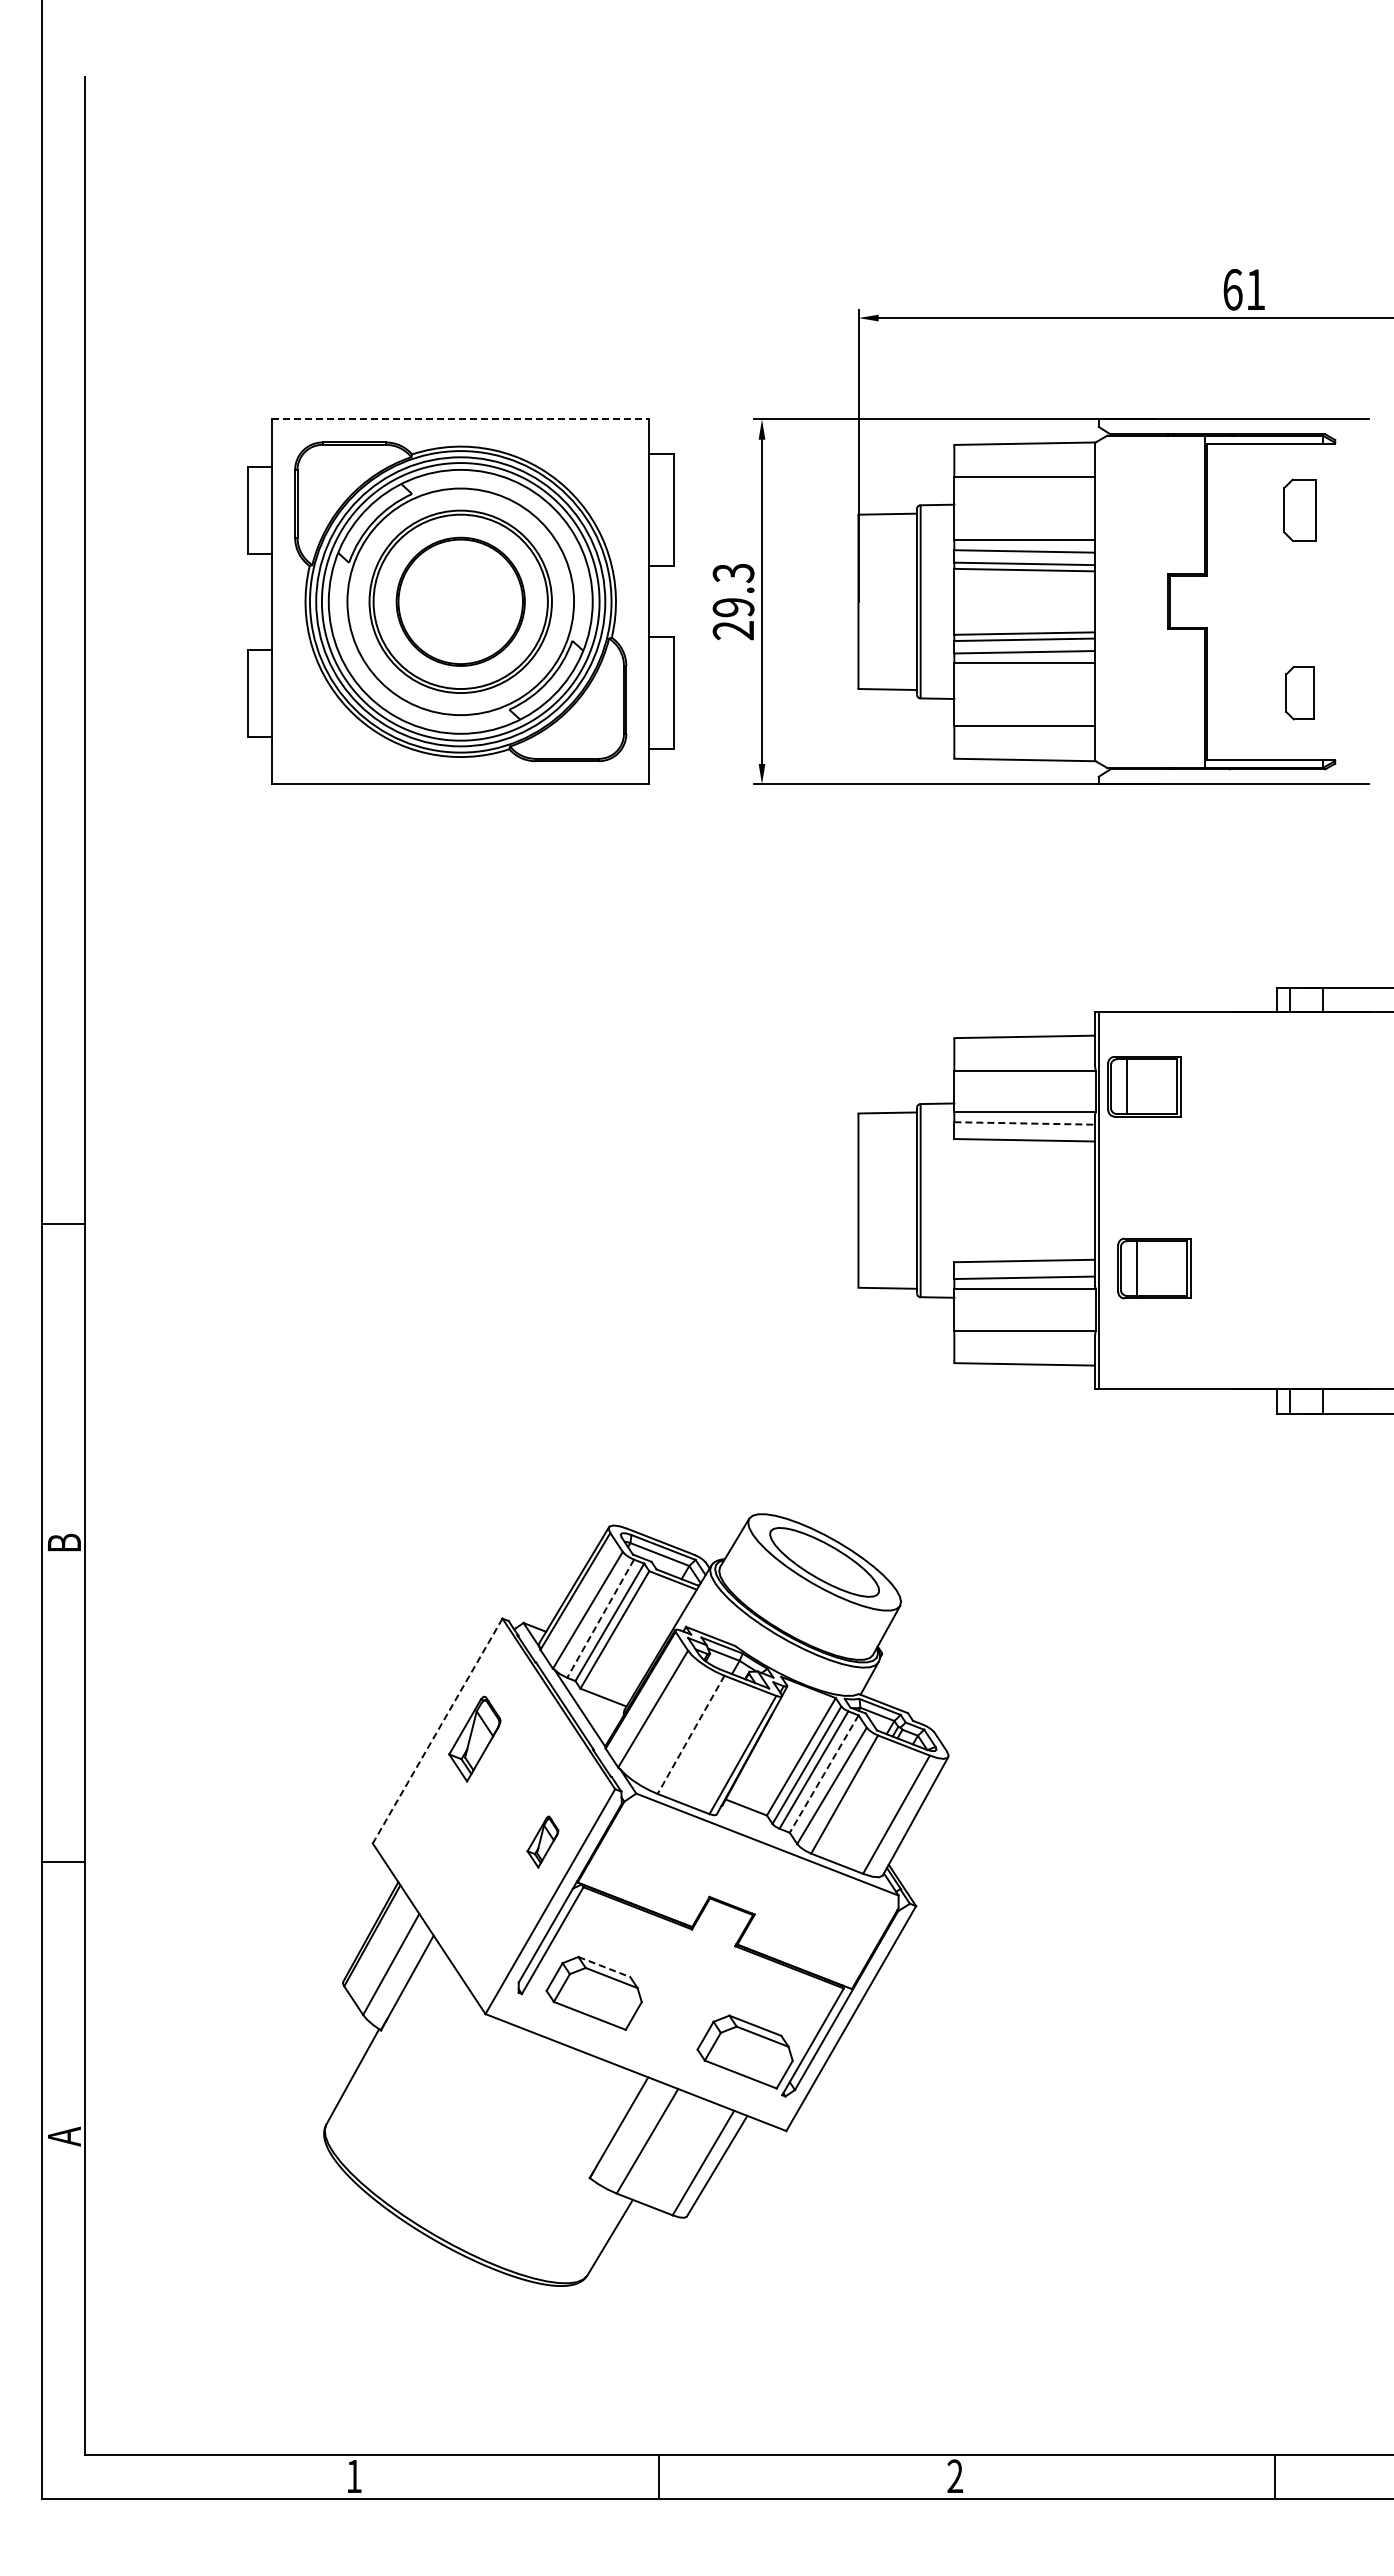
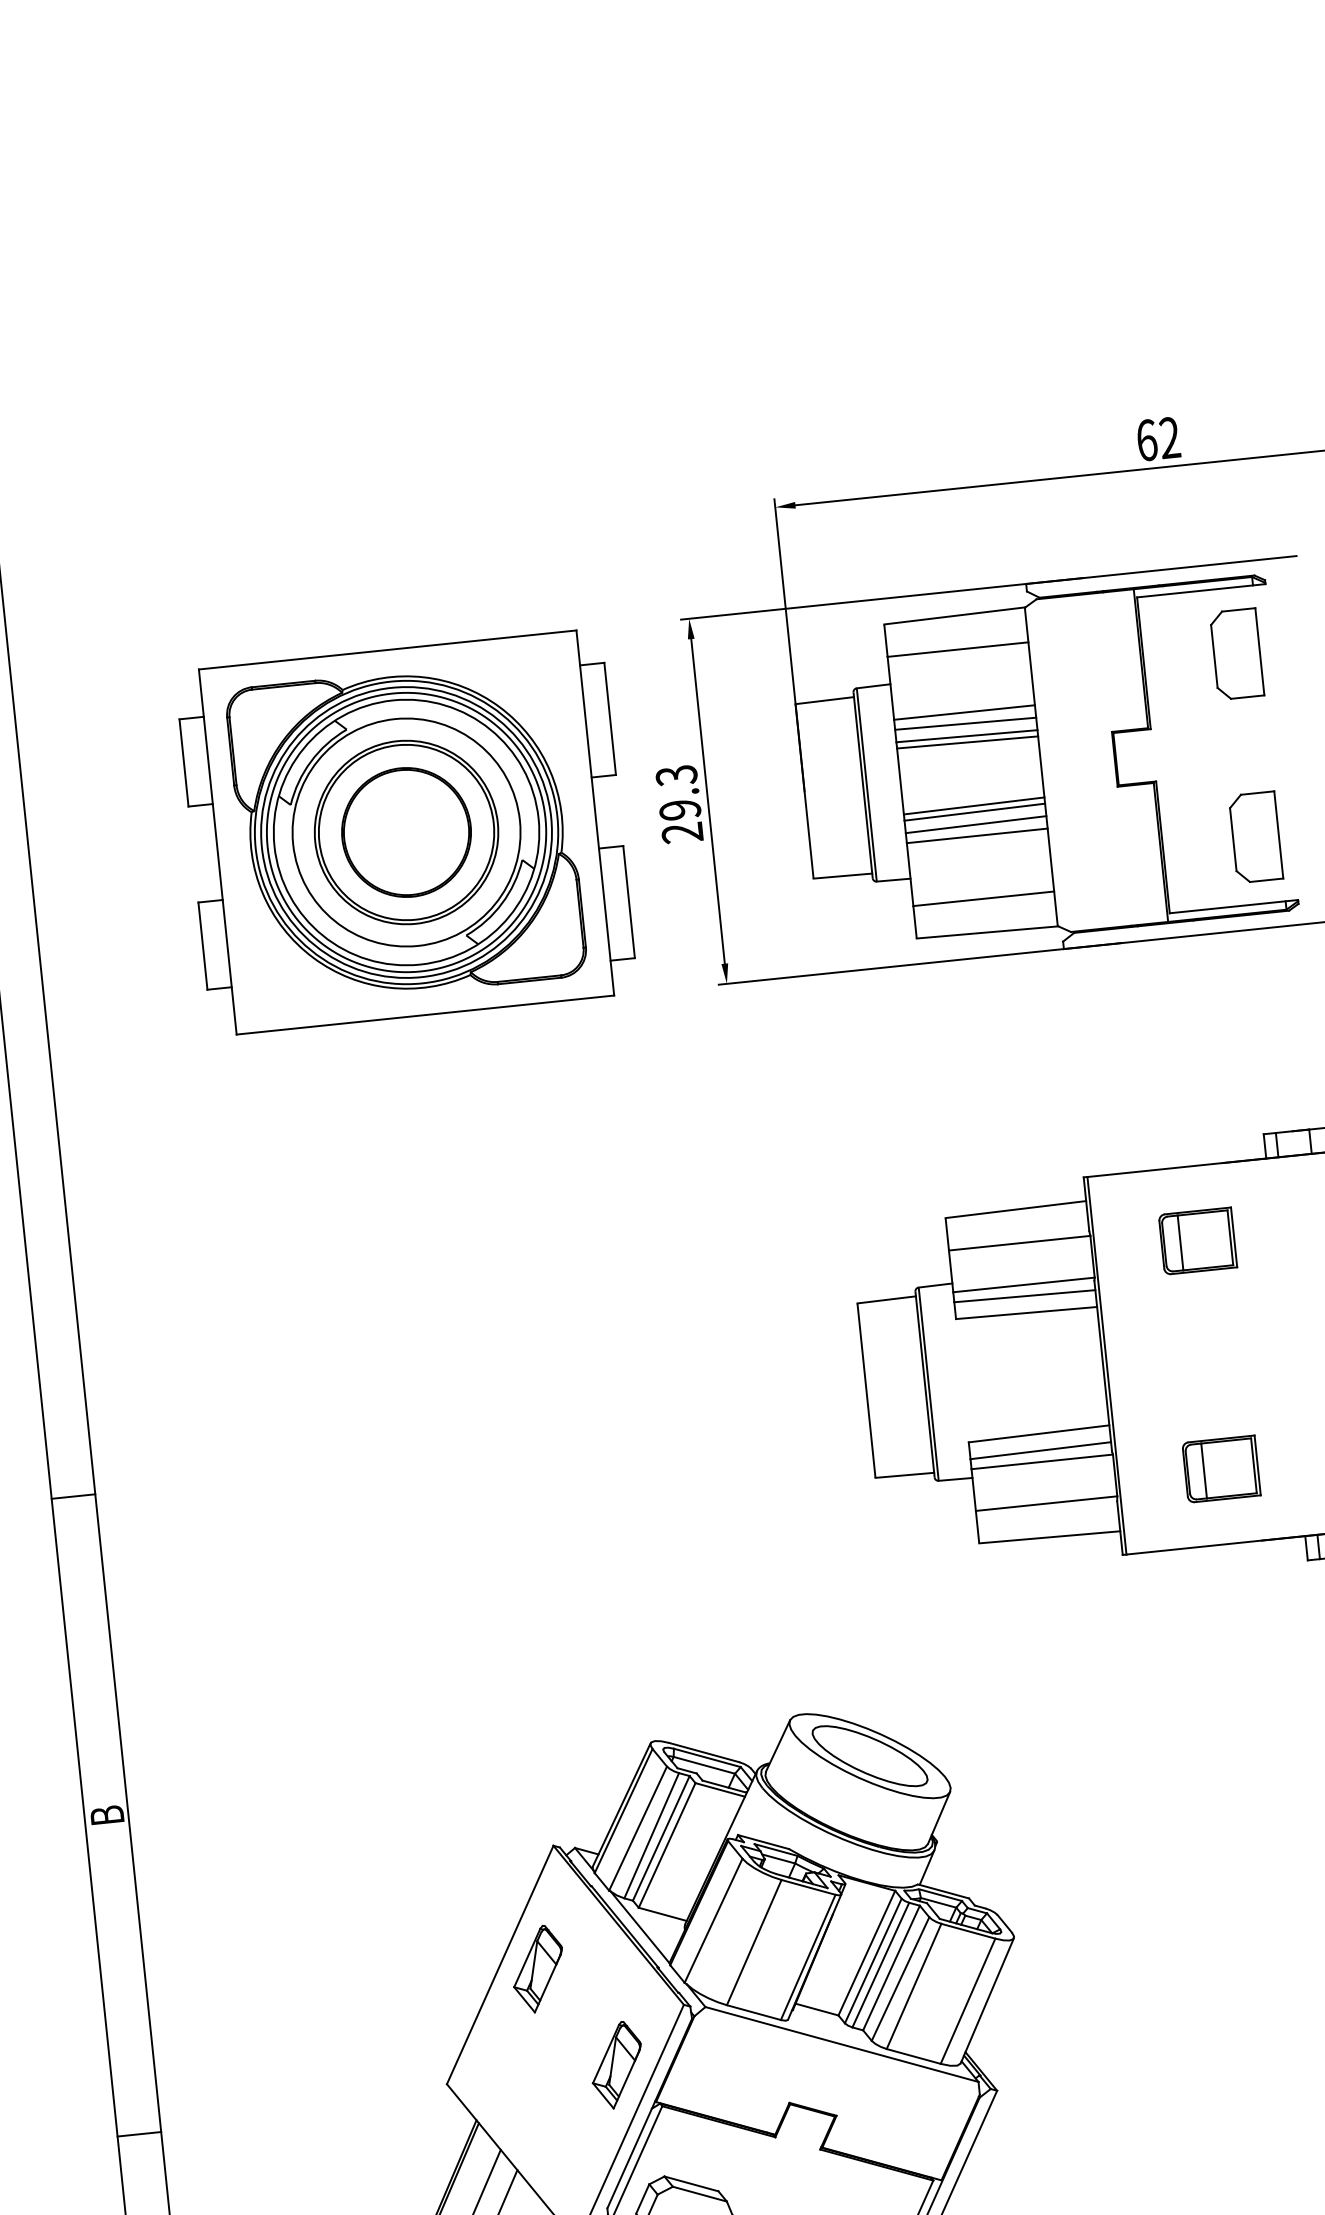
text: (1255, 288) -> (1169, 436), 61 -> 62
line: (460, 419) -> (387, 650), dashed -> solid
part: (1299, 509) -> (1236, 653), size x1.43
part: (1299, 692) -> (1255, 836), size x1.67
part: (1144, 1086) -> (1197, 1240), moved
line: (1025, 1123) -> (1025, 1296), dashed -> solid
part: (1154, 1268) -> (1221, 1469), moved
line: (600, 1618) -> (651, 1835), dashed -> solid
line: (437, 1731) -> (500, 1965), dashed -> solid
line: (691, 1734) -> (754, 1942), dashed -> solid
line: (823, 1774) -> (890, 1968), dashed -> solid
part: (542, 1841) -> (616, 2064), size x1.67
line: (604, 1967) -> (691, 2184), dashed -> solid

